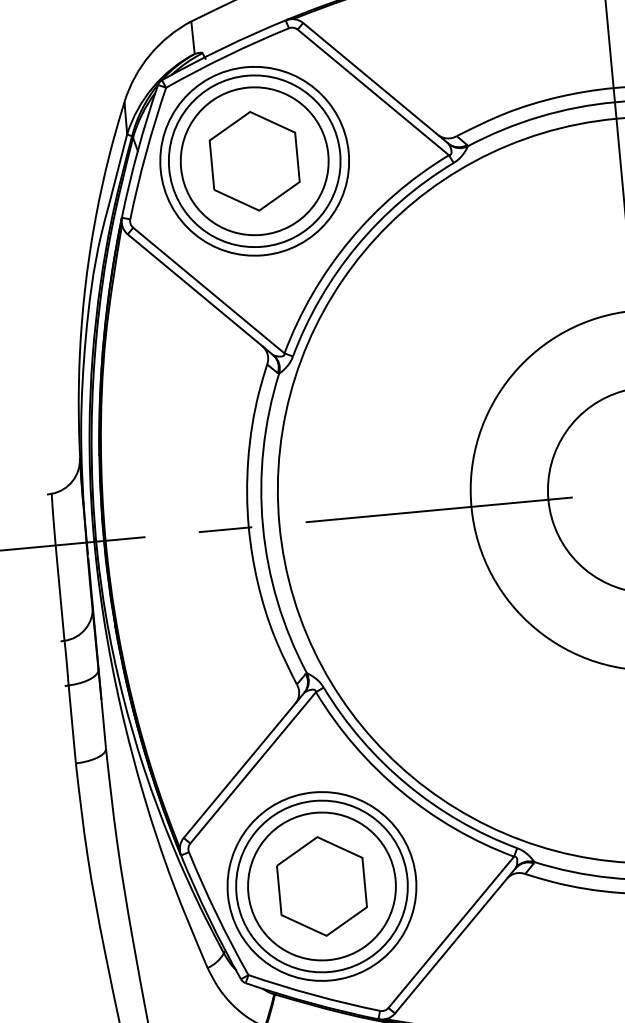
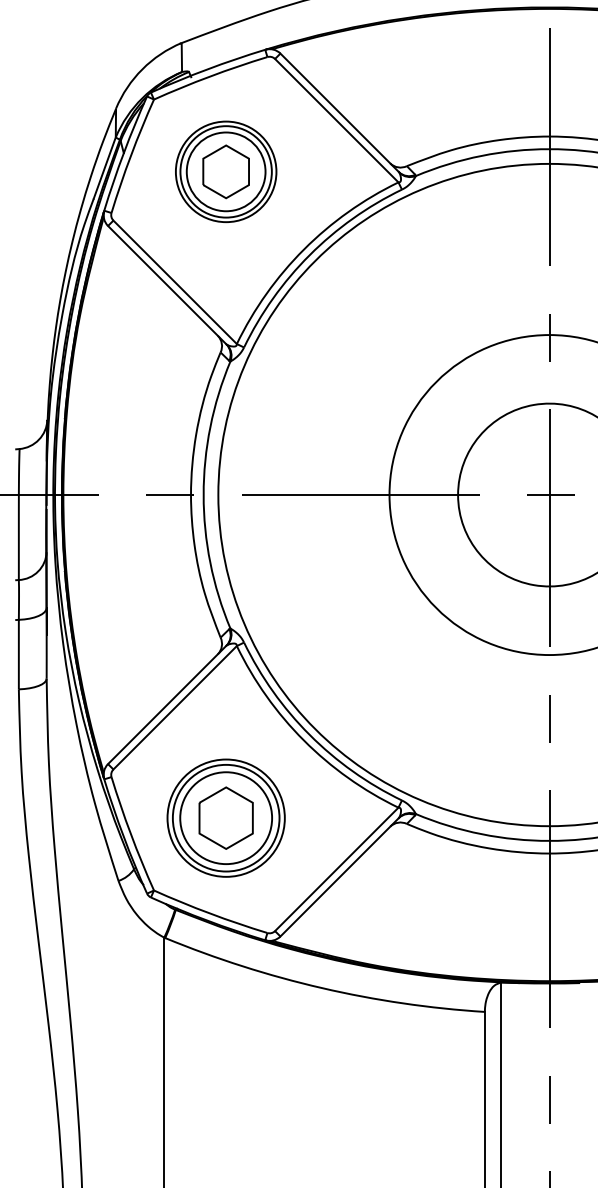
part: (253, 161) -> (225, 171), size x0.6
part: (321, 885) -> (225, 817), size x0.7

